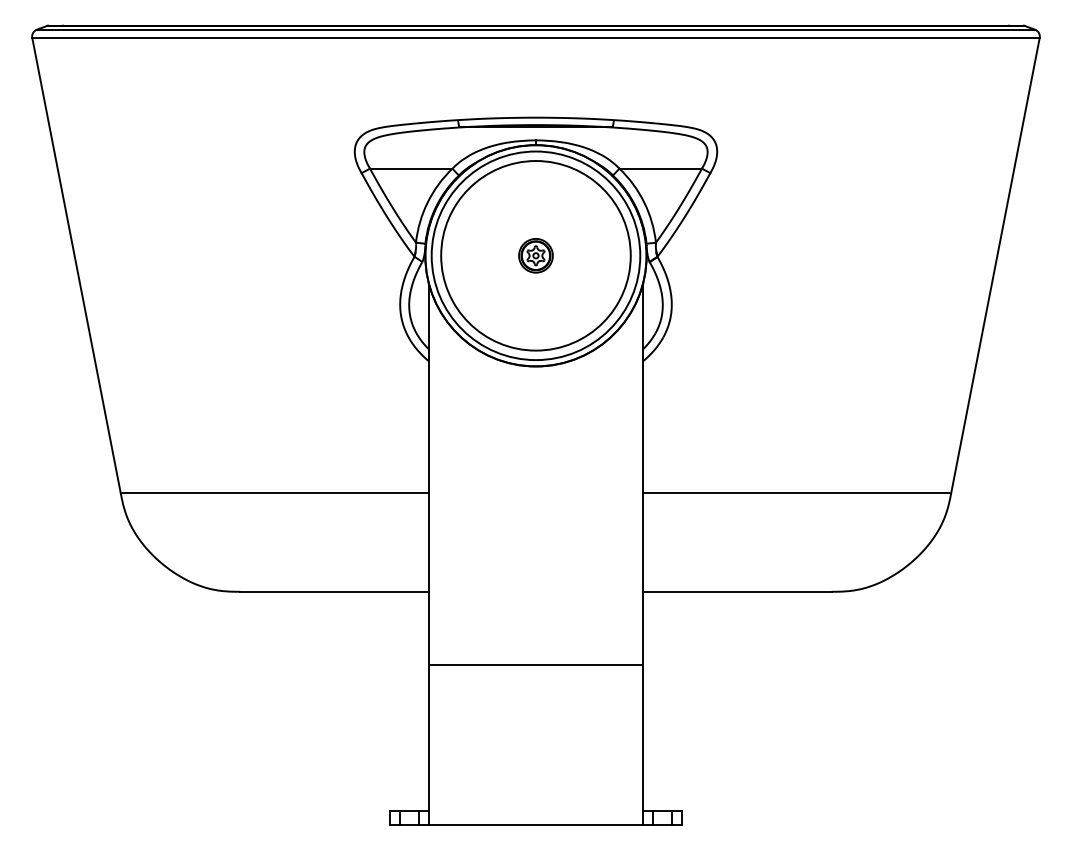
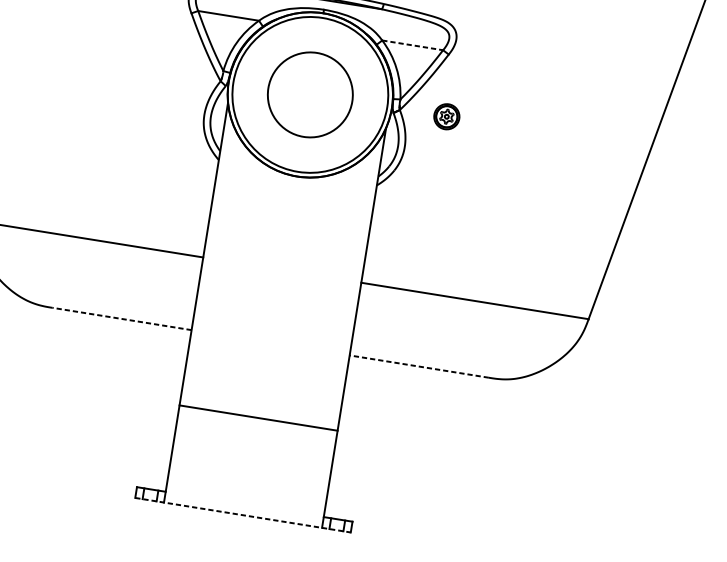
line: (661, 168) -> (413, 45), solid -> dashed
circle: (535, 255) -> (310, 94), size x0.6
part: (535, 255) -> (446, 116), moved
line: (334, 591) -> (122, 318), solid -> dashed
line: (736, 591) -> (418, 366), solid -> dashed
line: (535, 664) -> (258, 417), moved
line: (536, 825) -> (243, 515), solid -> dashed

